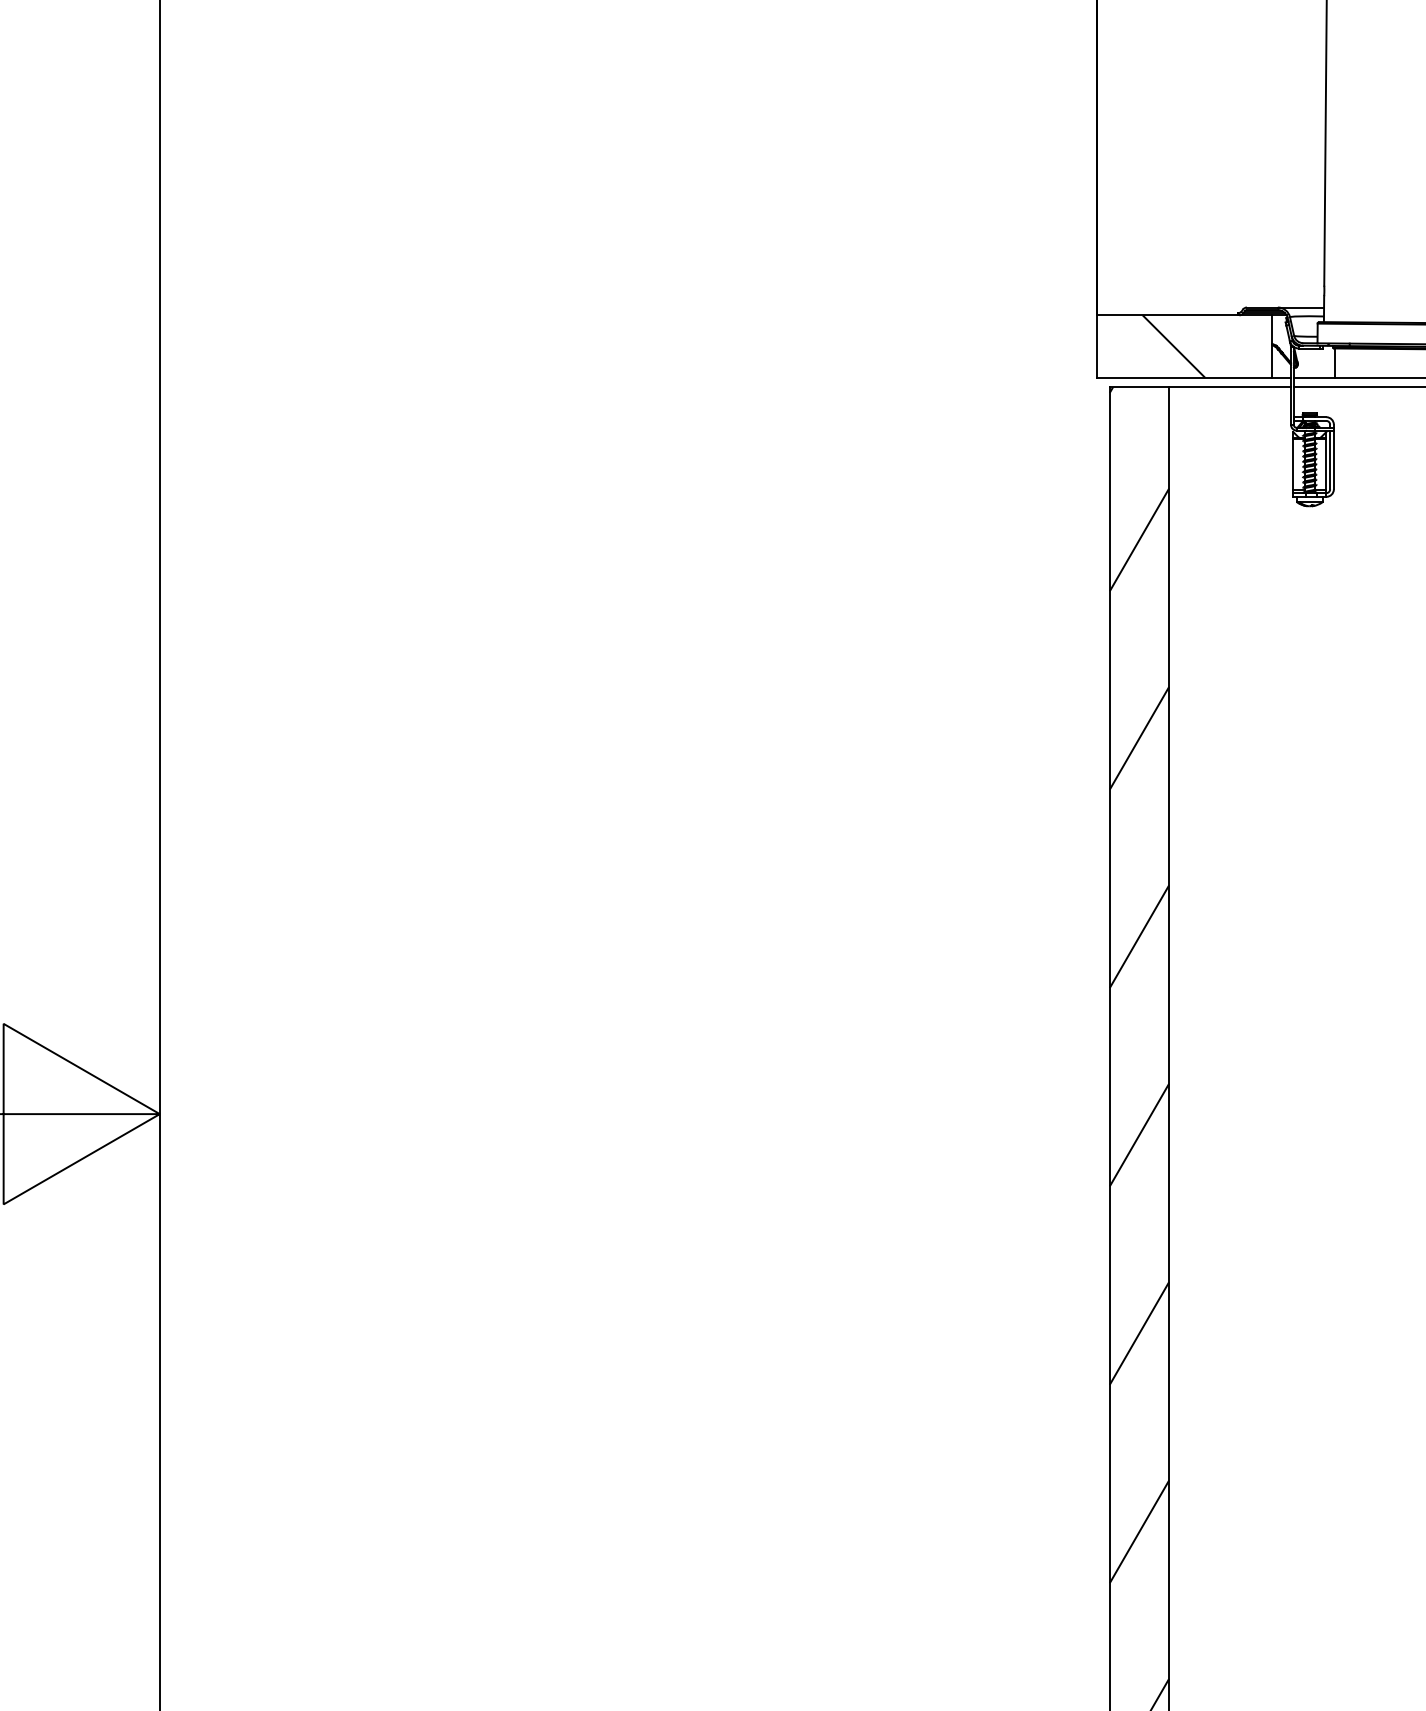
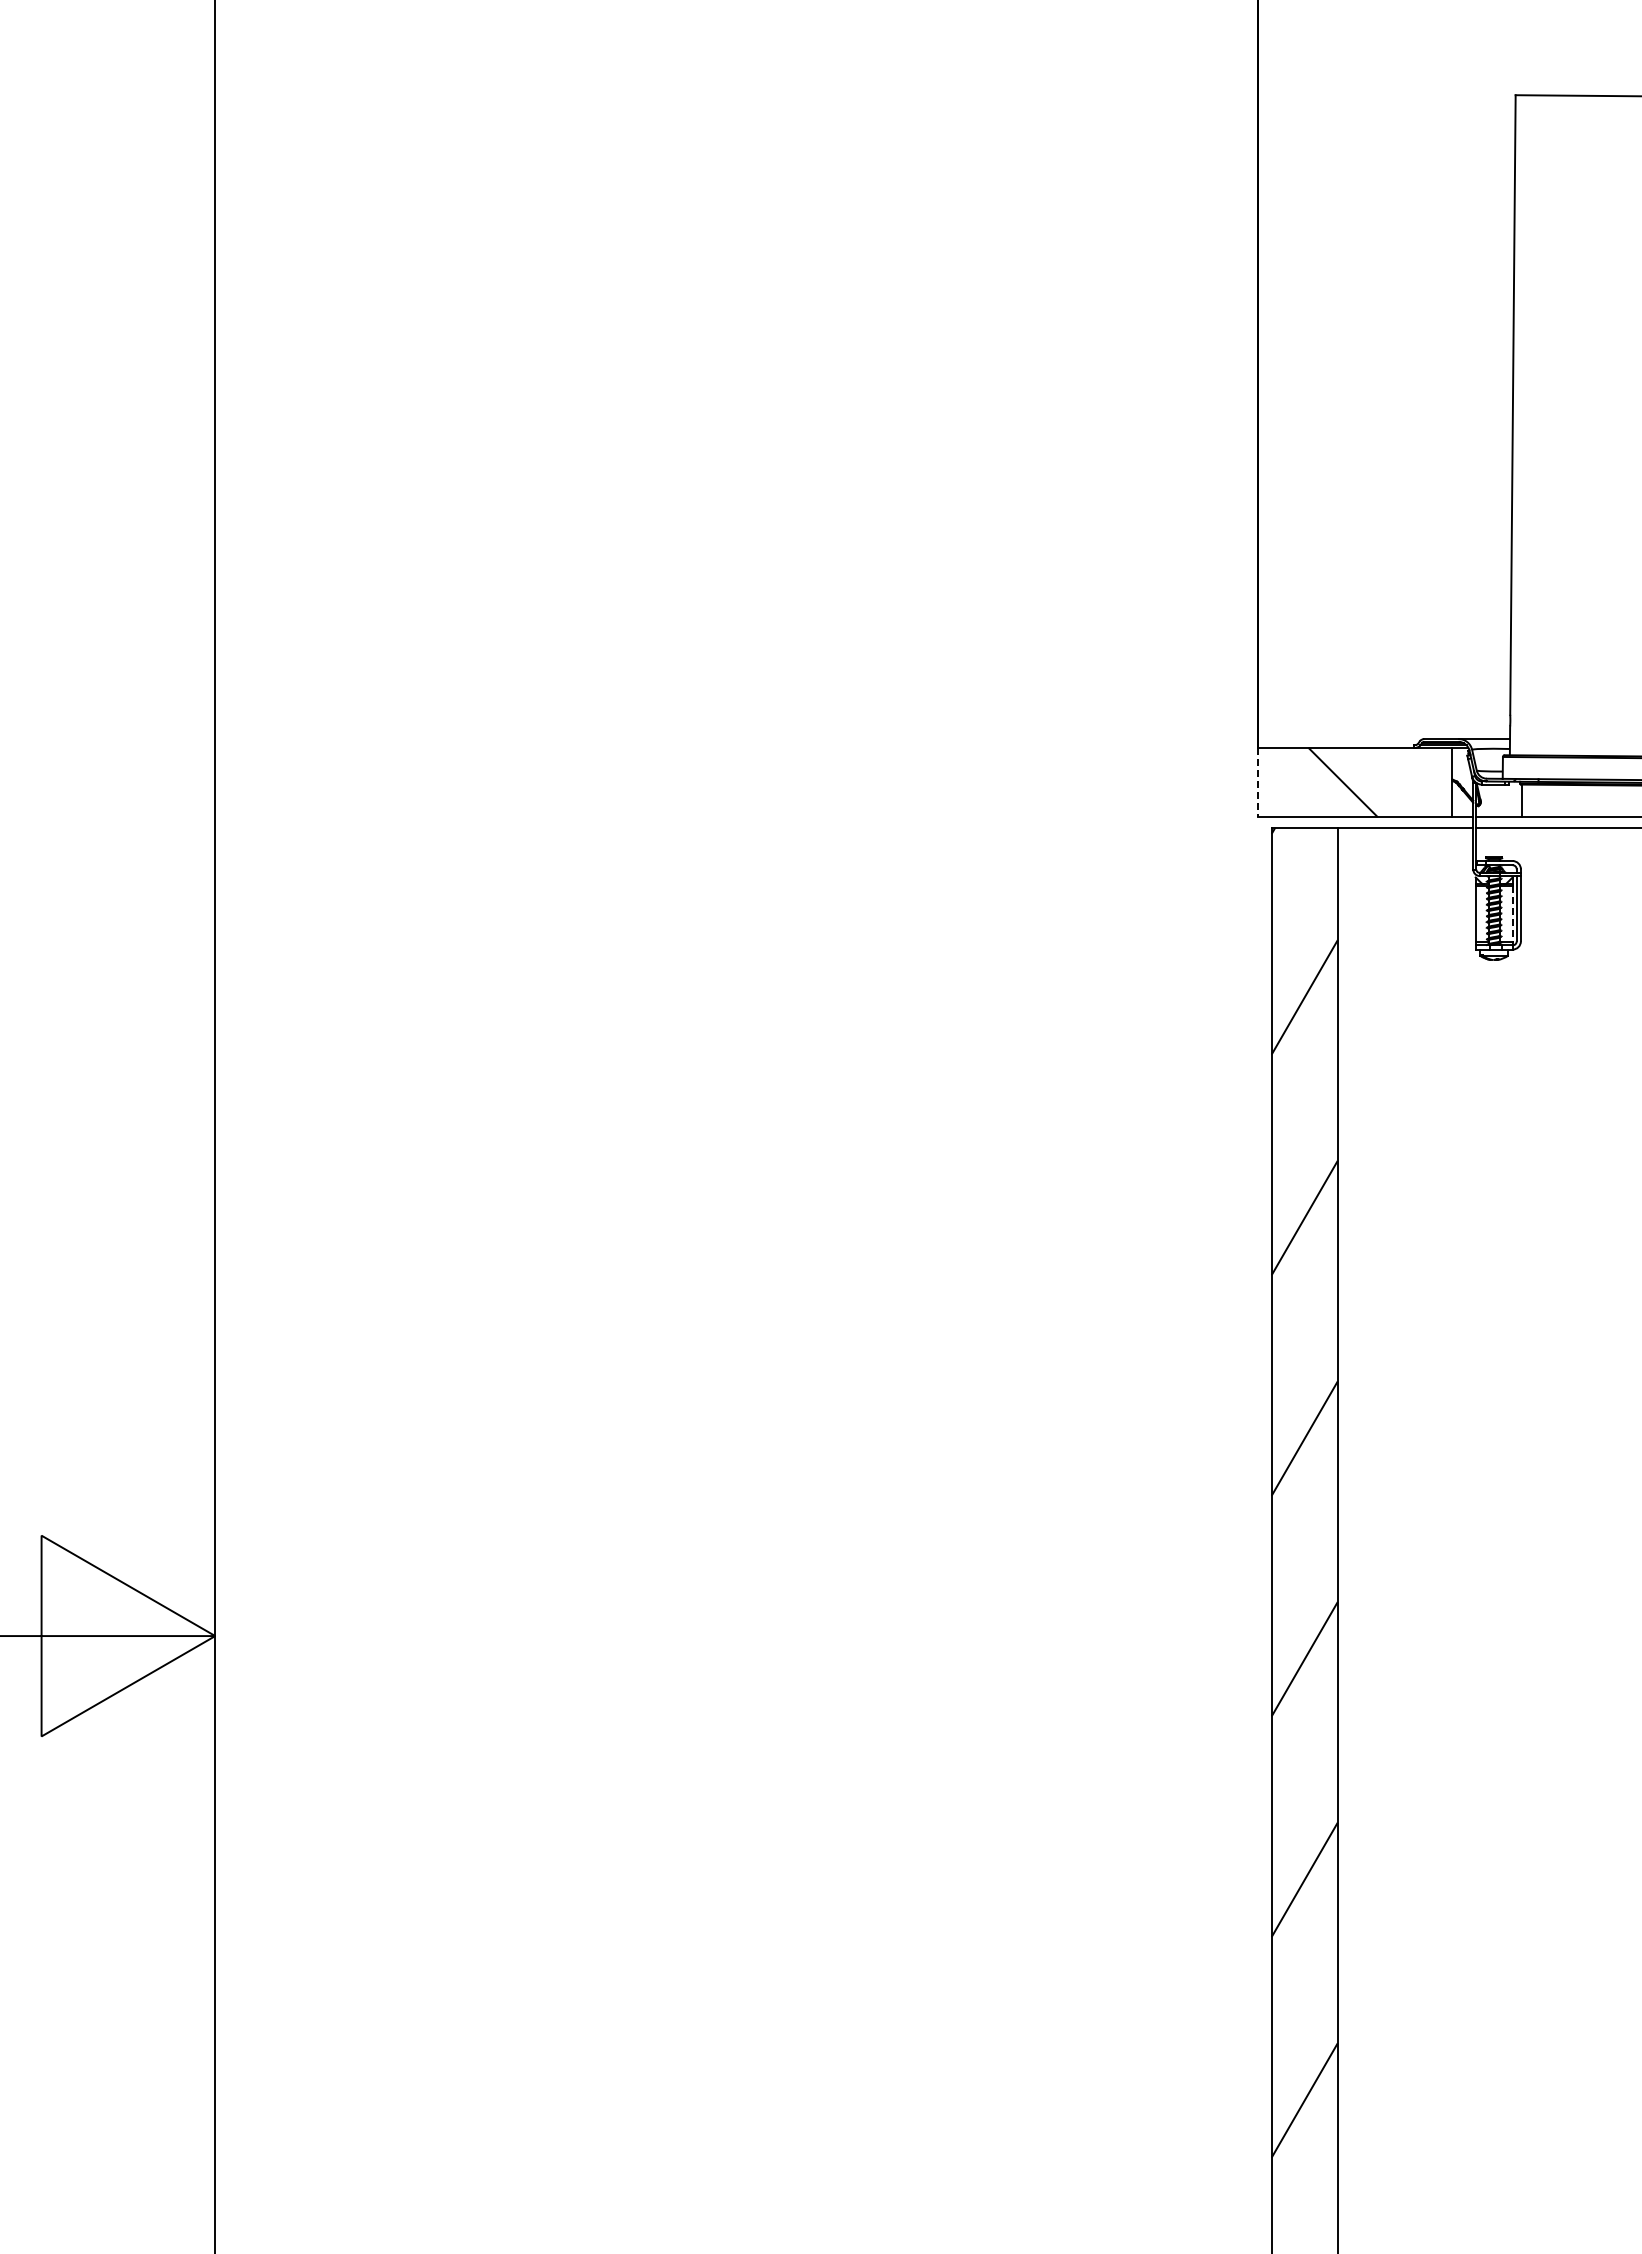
line: (1097, 346) -> (1257, 782), solid -> dashed
line: (1326, 465) -> (1512, 914), solid -> dashed

